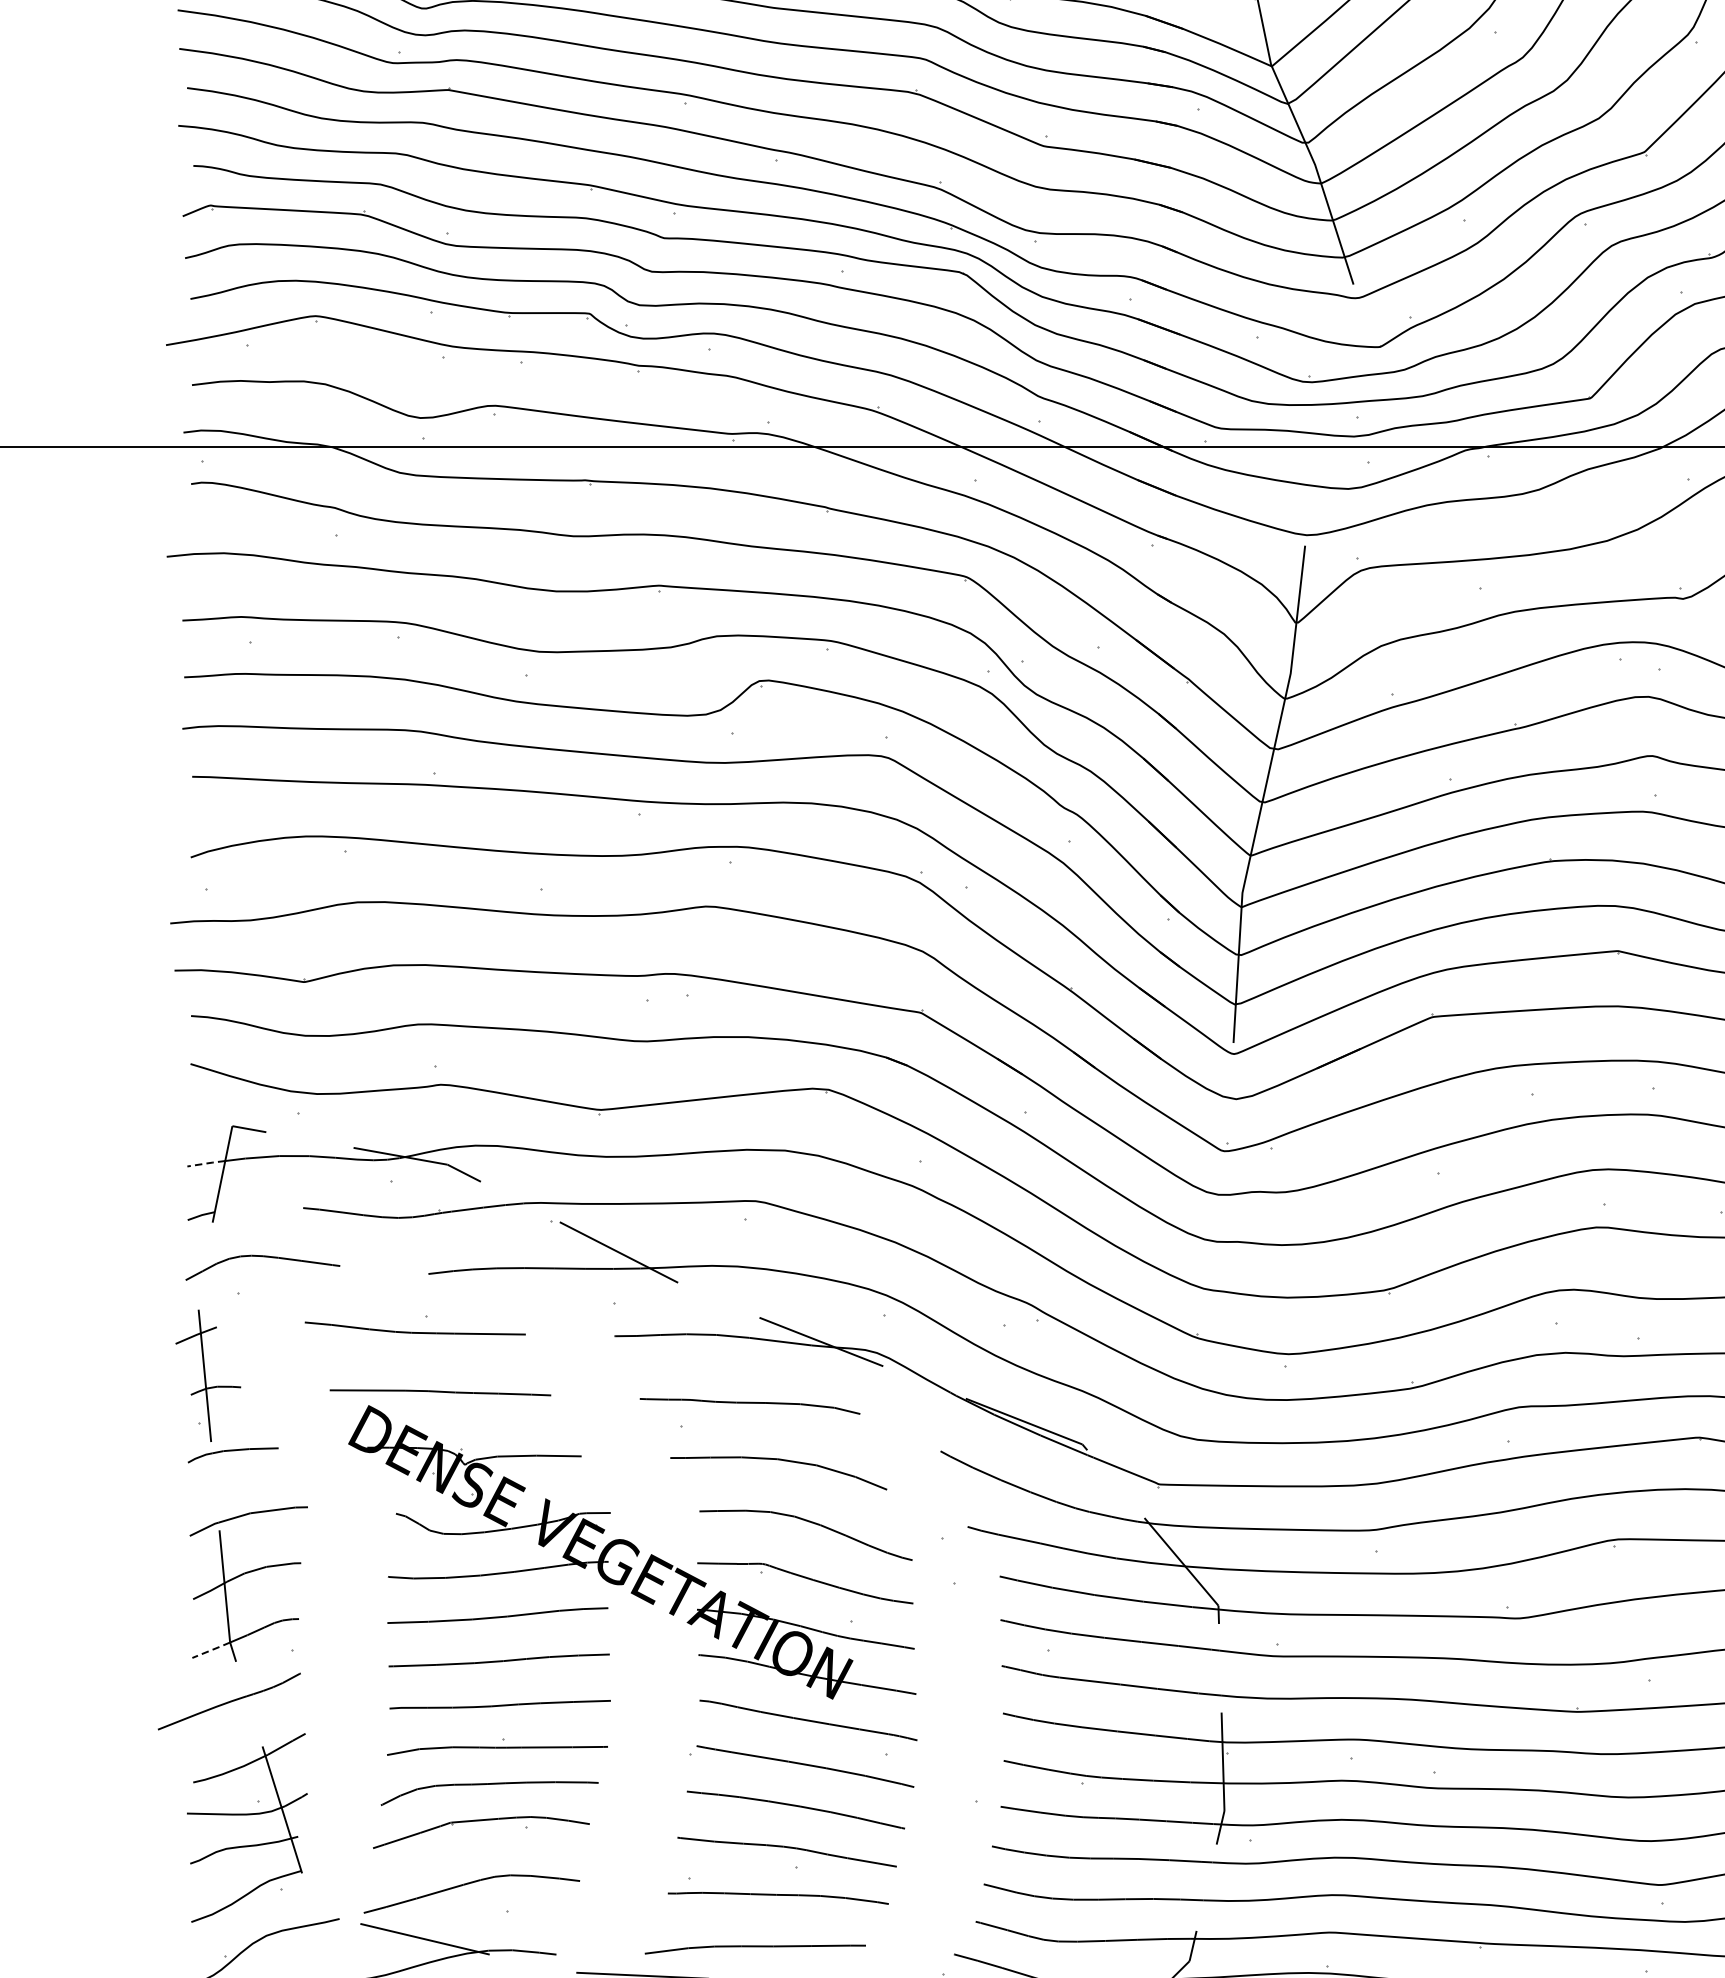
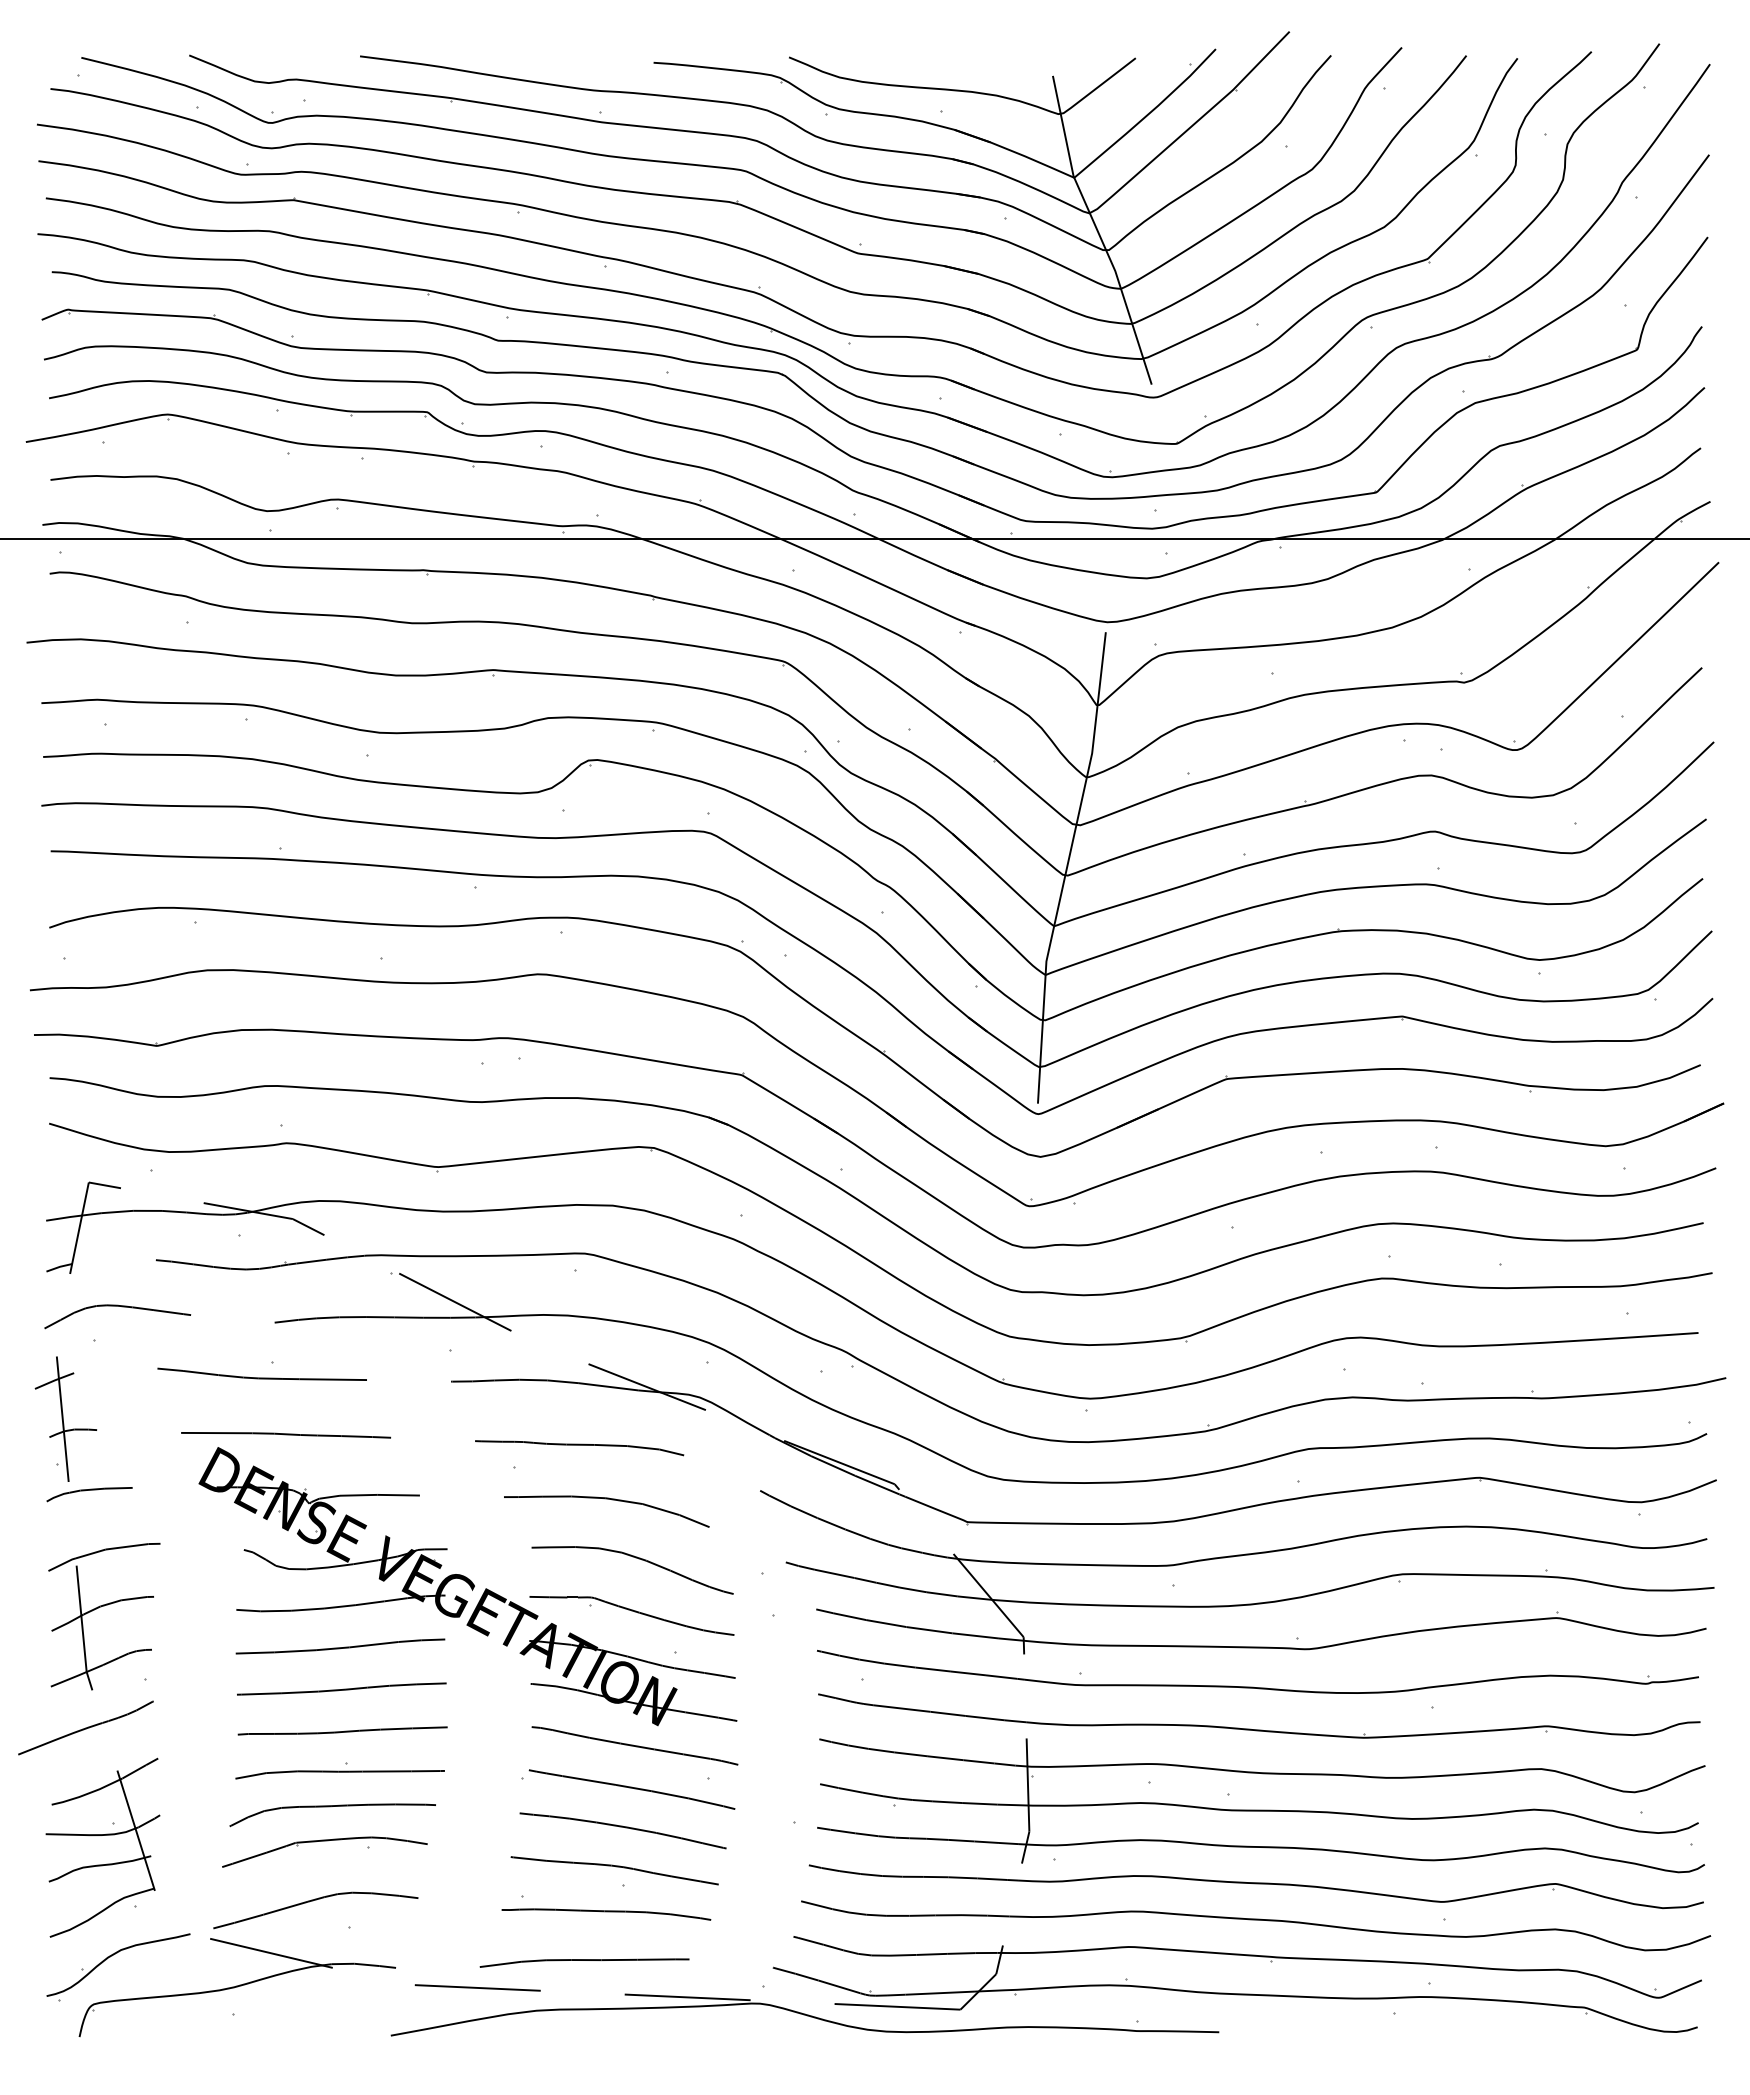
line: (206, 1163) -> (64, 1217), dashed -> solid
line: (210, 1650) -> (68, 1679), dashed -> solid

